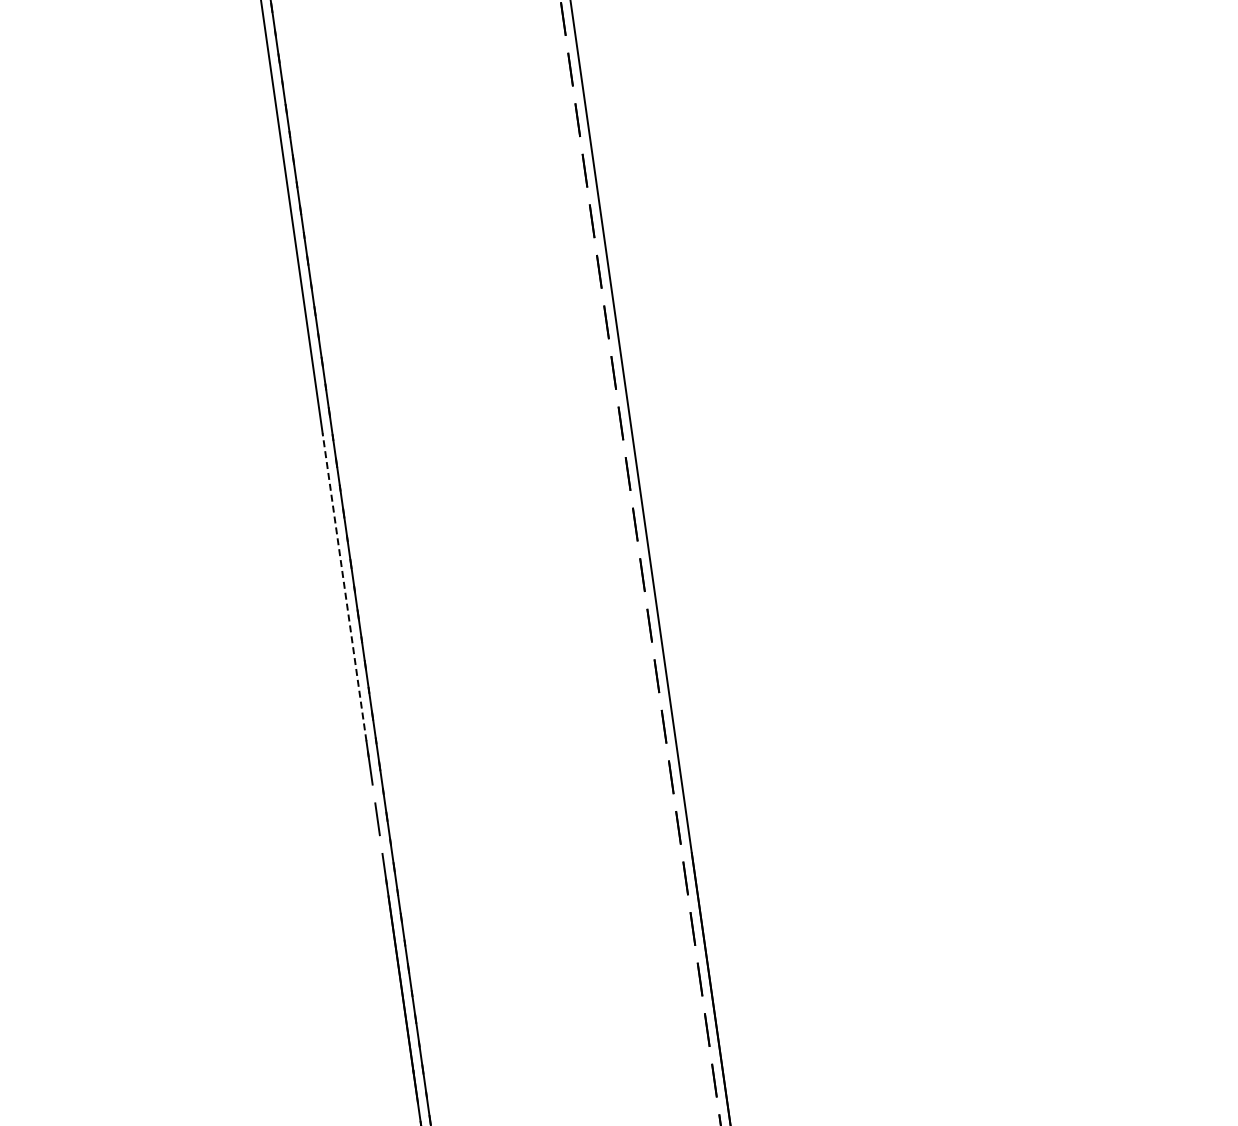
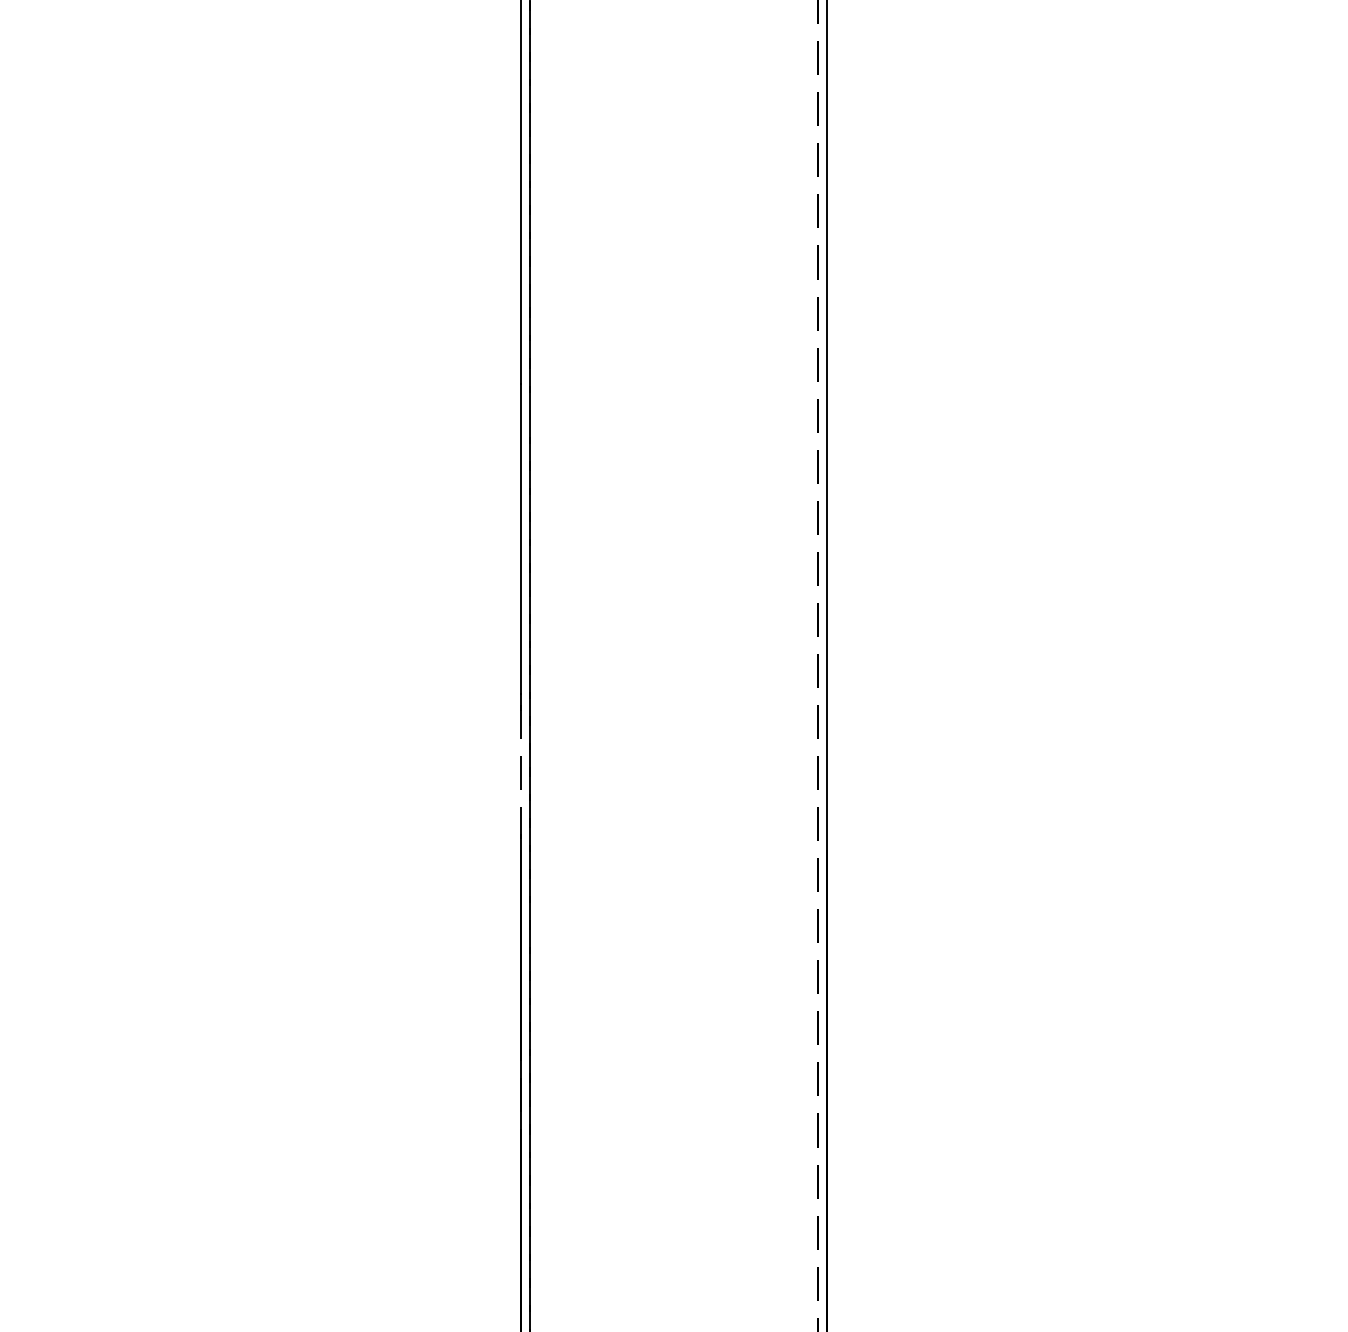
line: (344, 586) -> (520, 538), dashed -> solid

